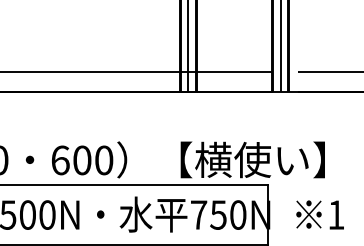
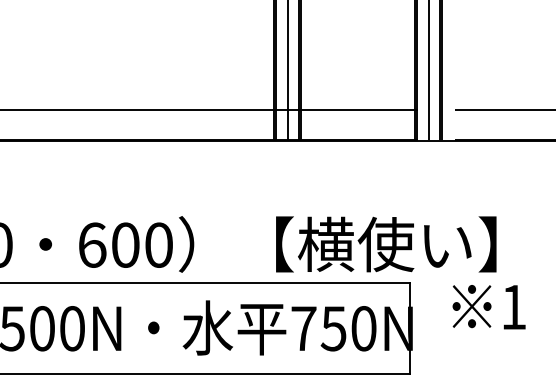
text: (319, 214) -> (488, 306), moved

